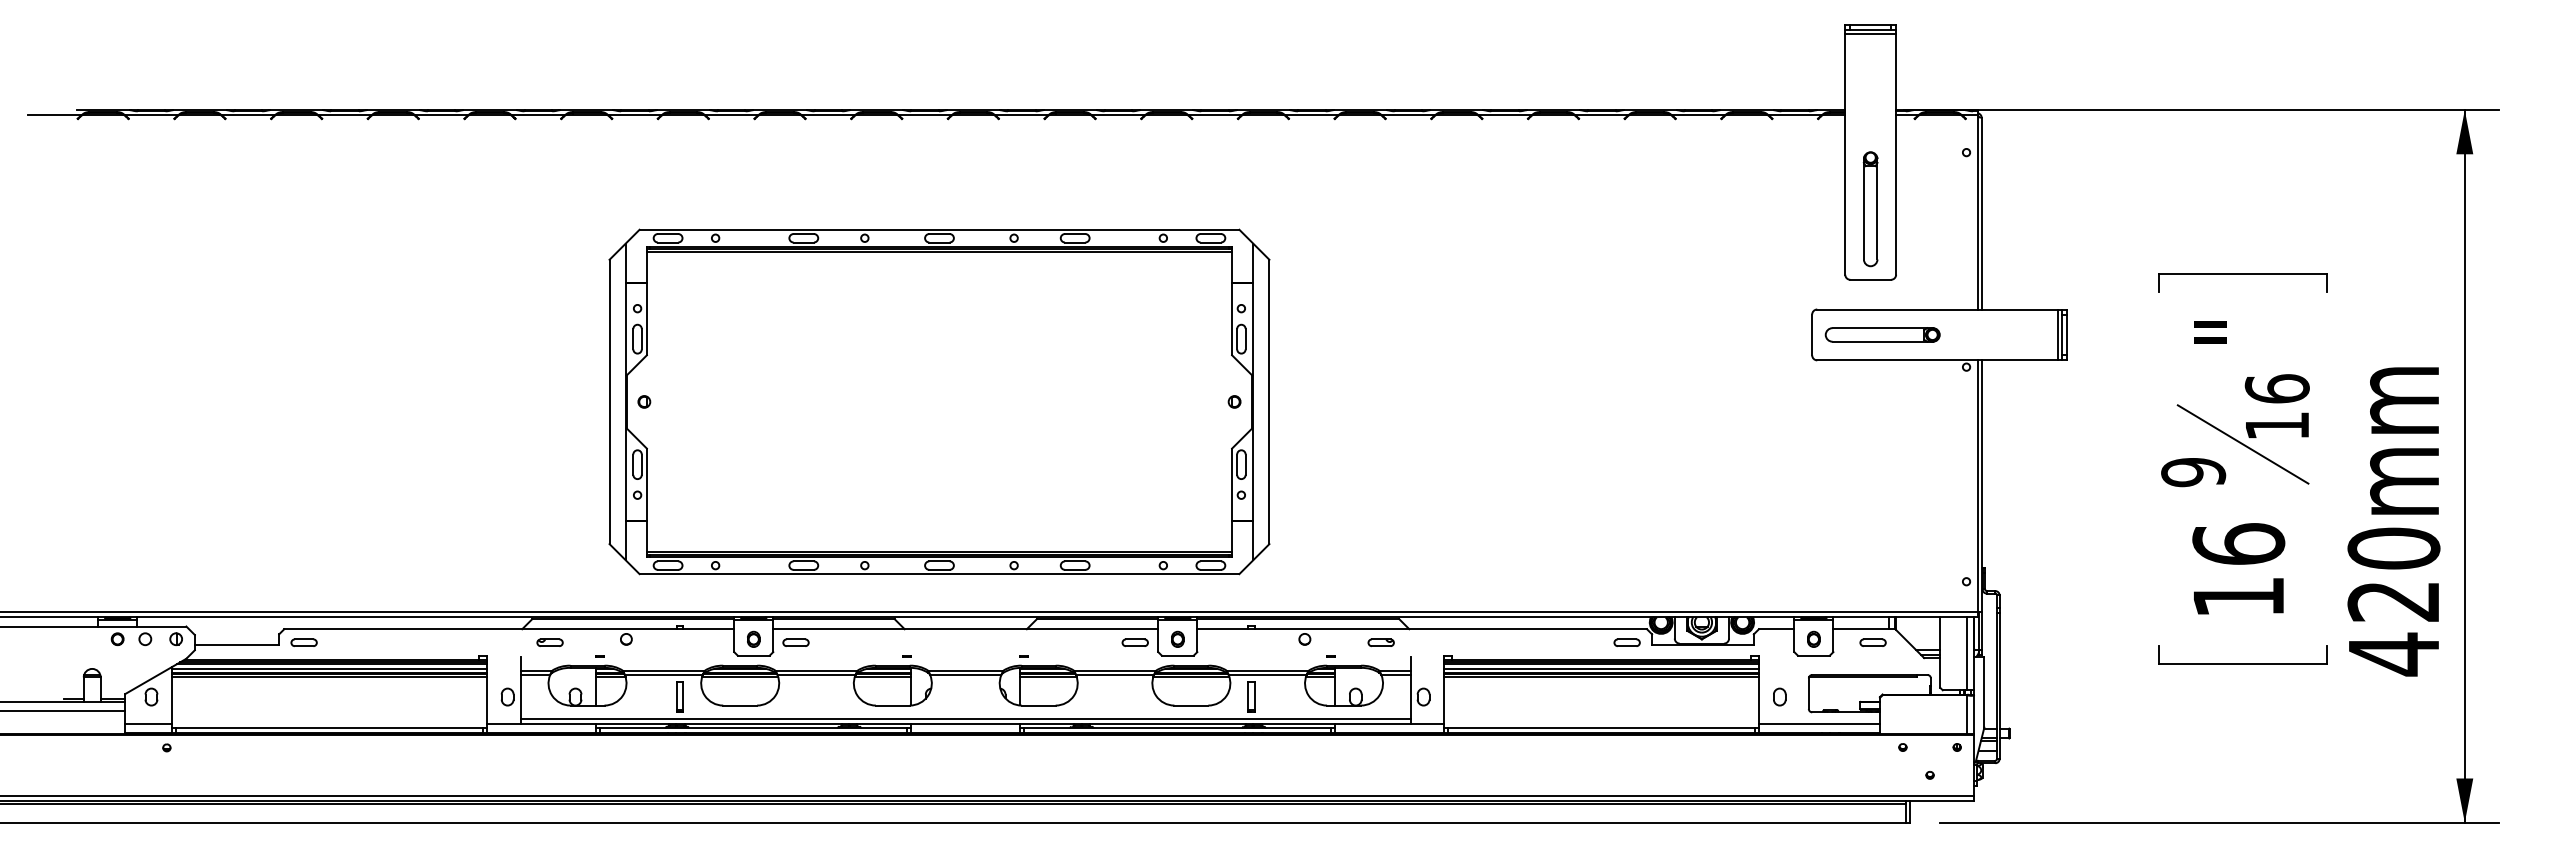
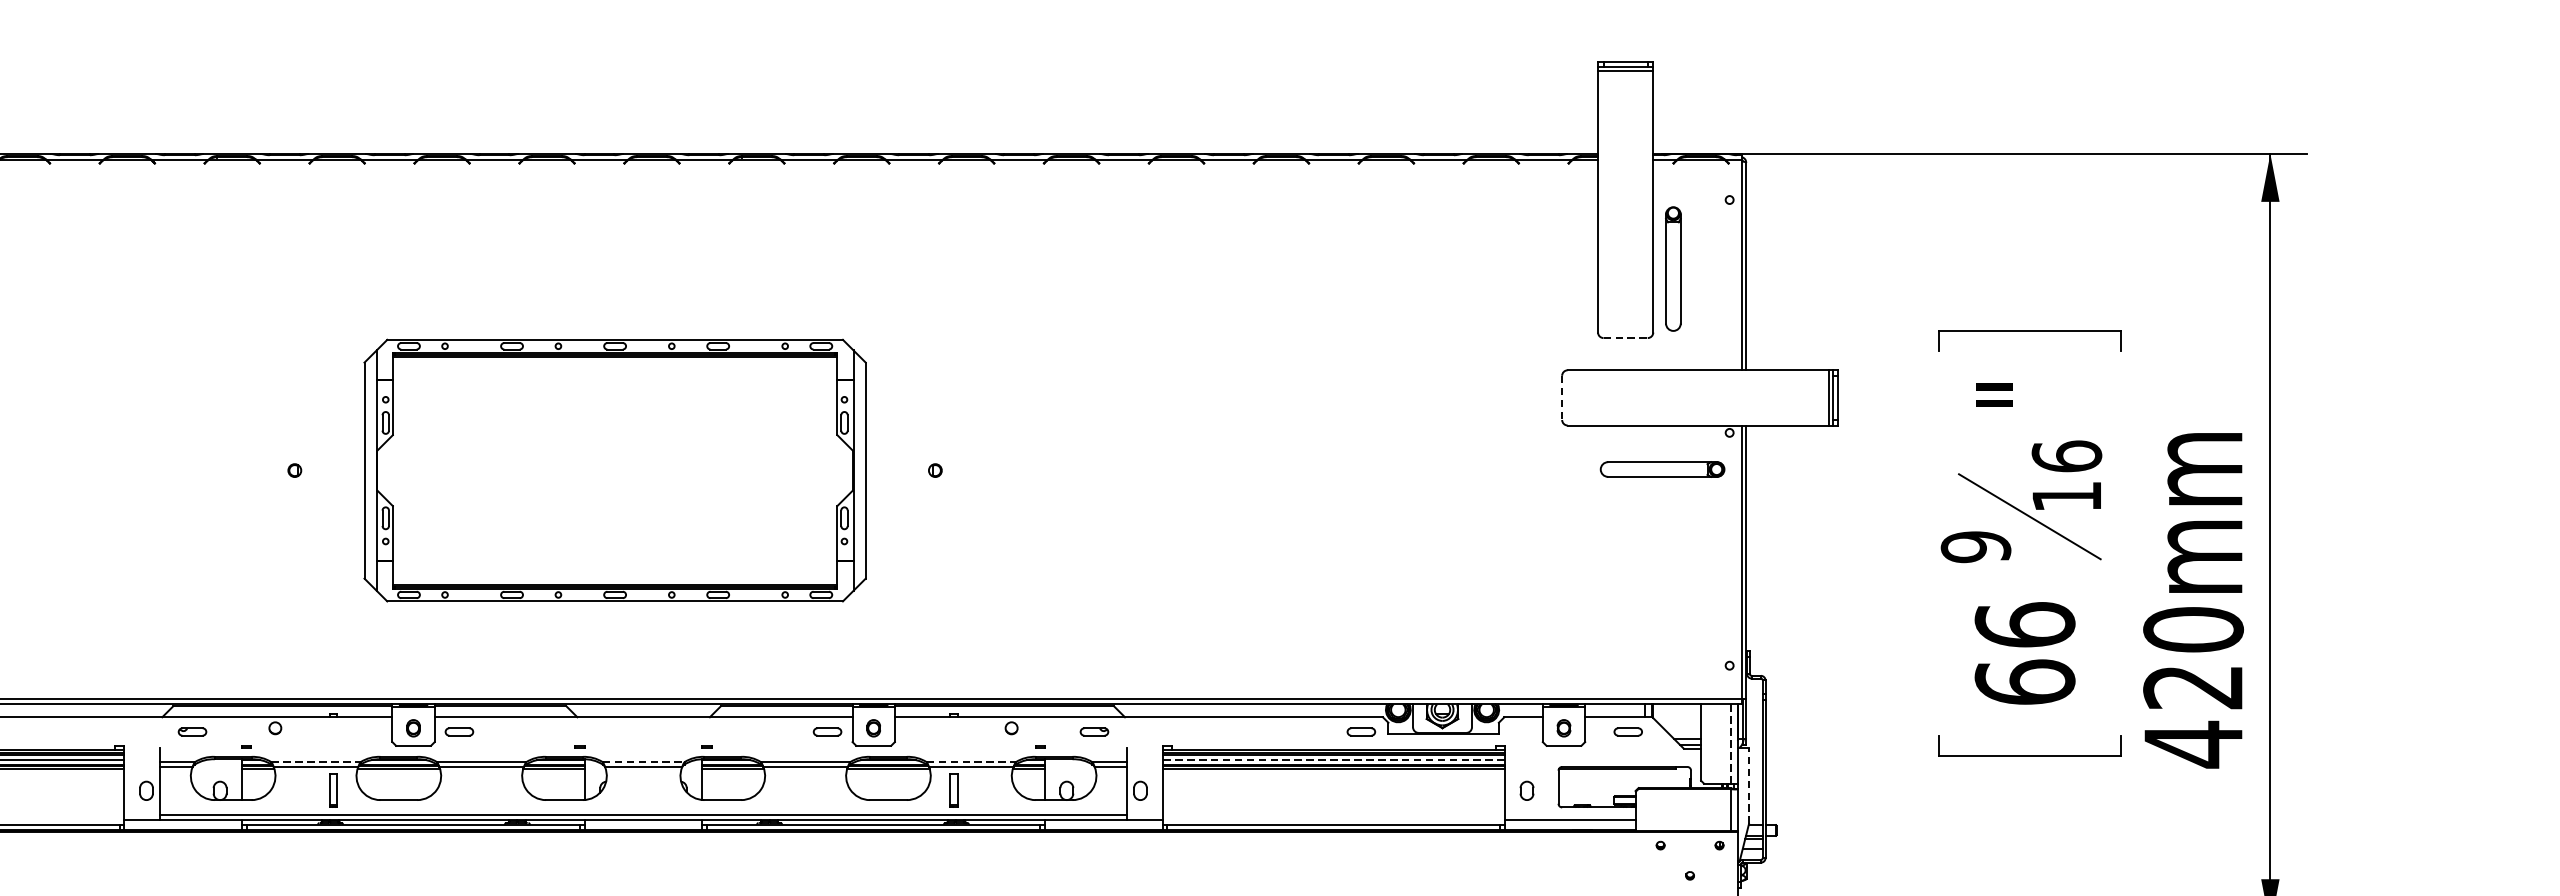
part: (1870, 209) -> (1673, 269), moved
line: (1871, 279) -> (1626, 337), solid -> dashed
part: (1882, 334) -> (1662, 469), moved
line: (1812, 335) -> (1562, 398), solid -> dashed
part: (939, 401) -> (615, 470), size x0.7
text: (2238, 596) -> (2024, 681), 16 -> 66
line: (1967, 654) -> (1730, 744), solid -> dashed
line: (1601, 668) -> (1333, 759), solid -> dashed
line: (664, 670) -> (316, 762), solid -> dashed
line: (965, 670) -> (643, 762), solid -> dashed
line: (1268, 670) -> (972, 762), solid -> dashed
line: (1984, 691) -> (1749, 784), solid -> dashed

